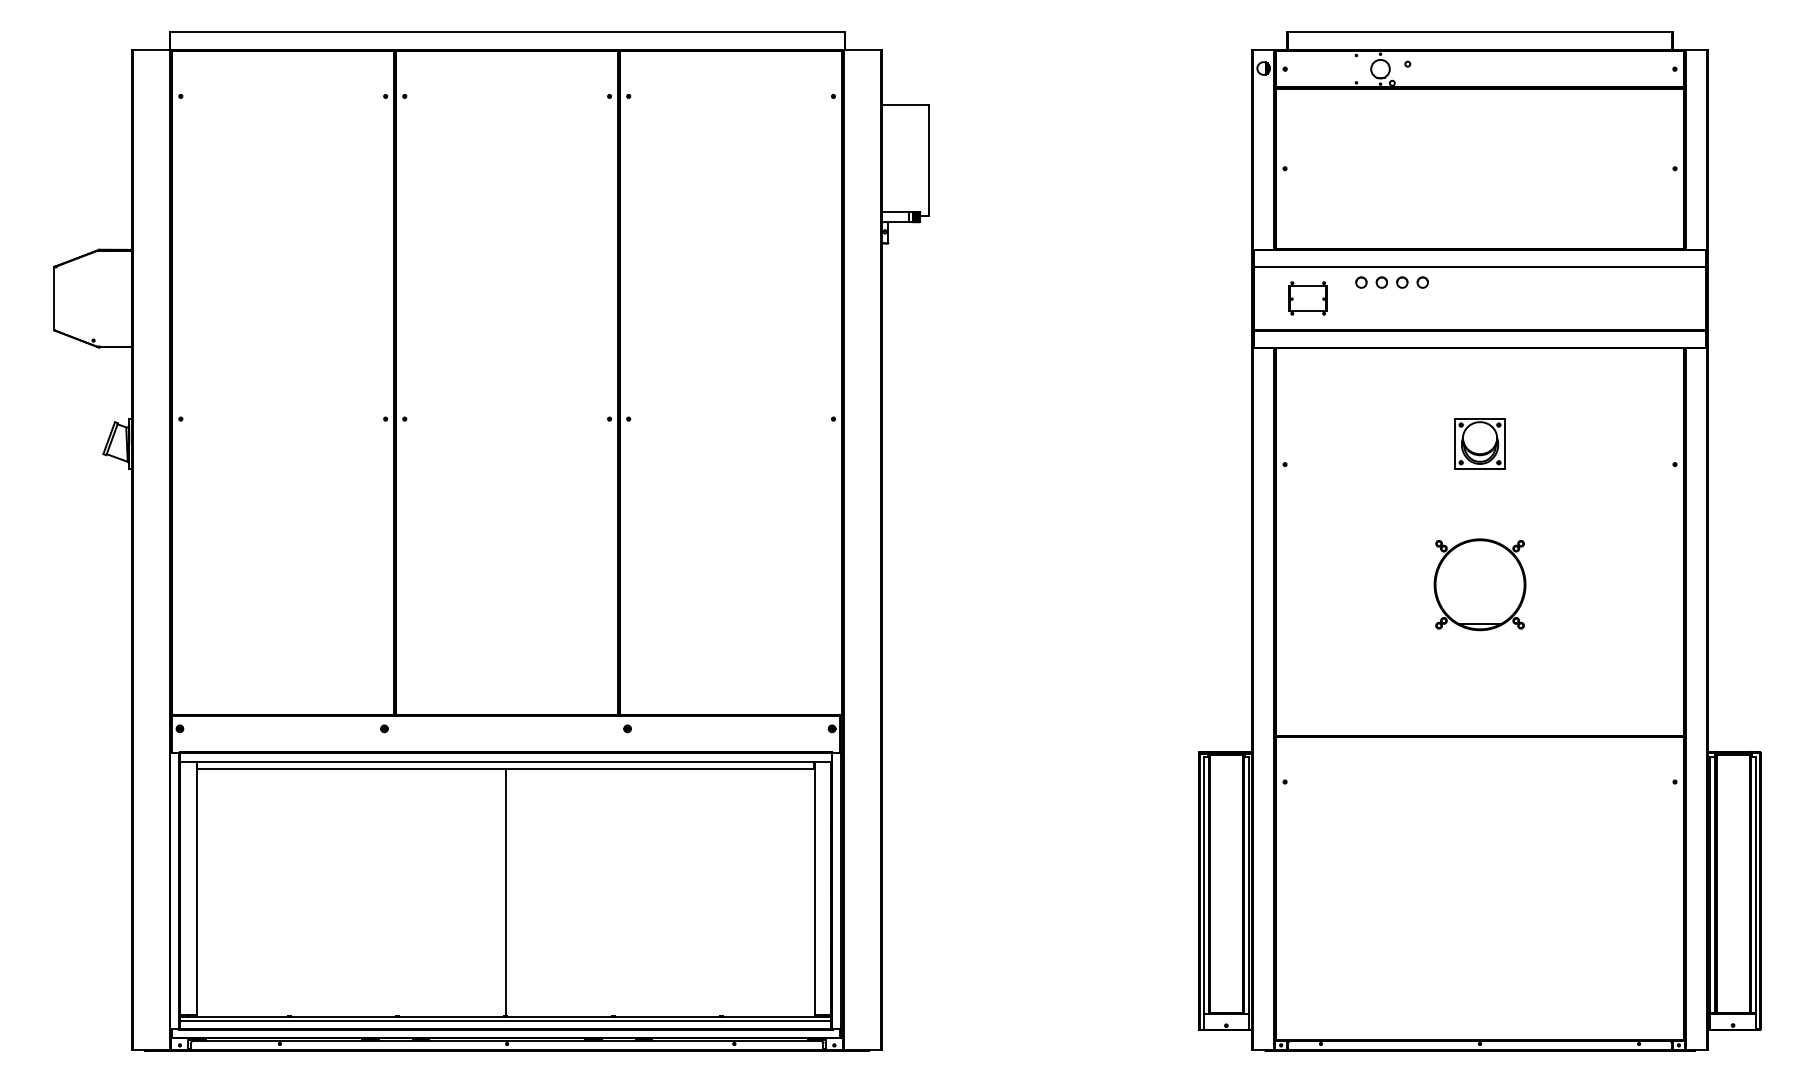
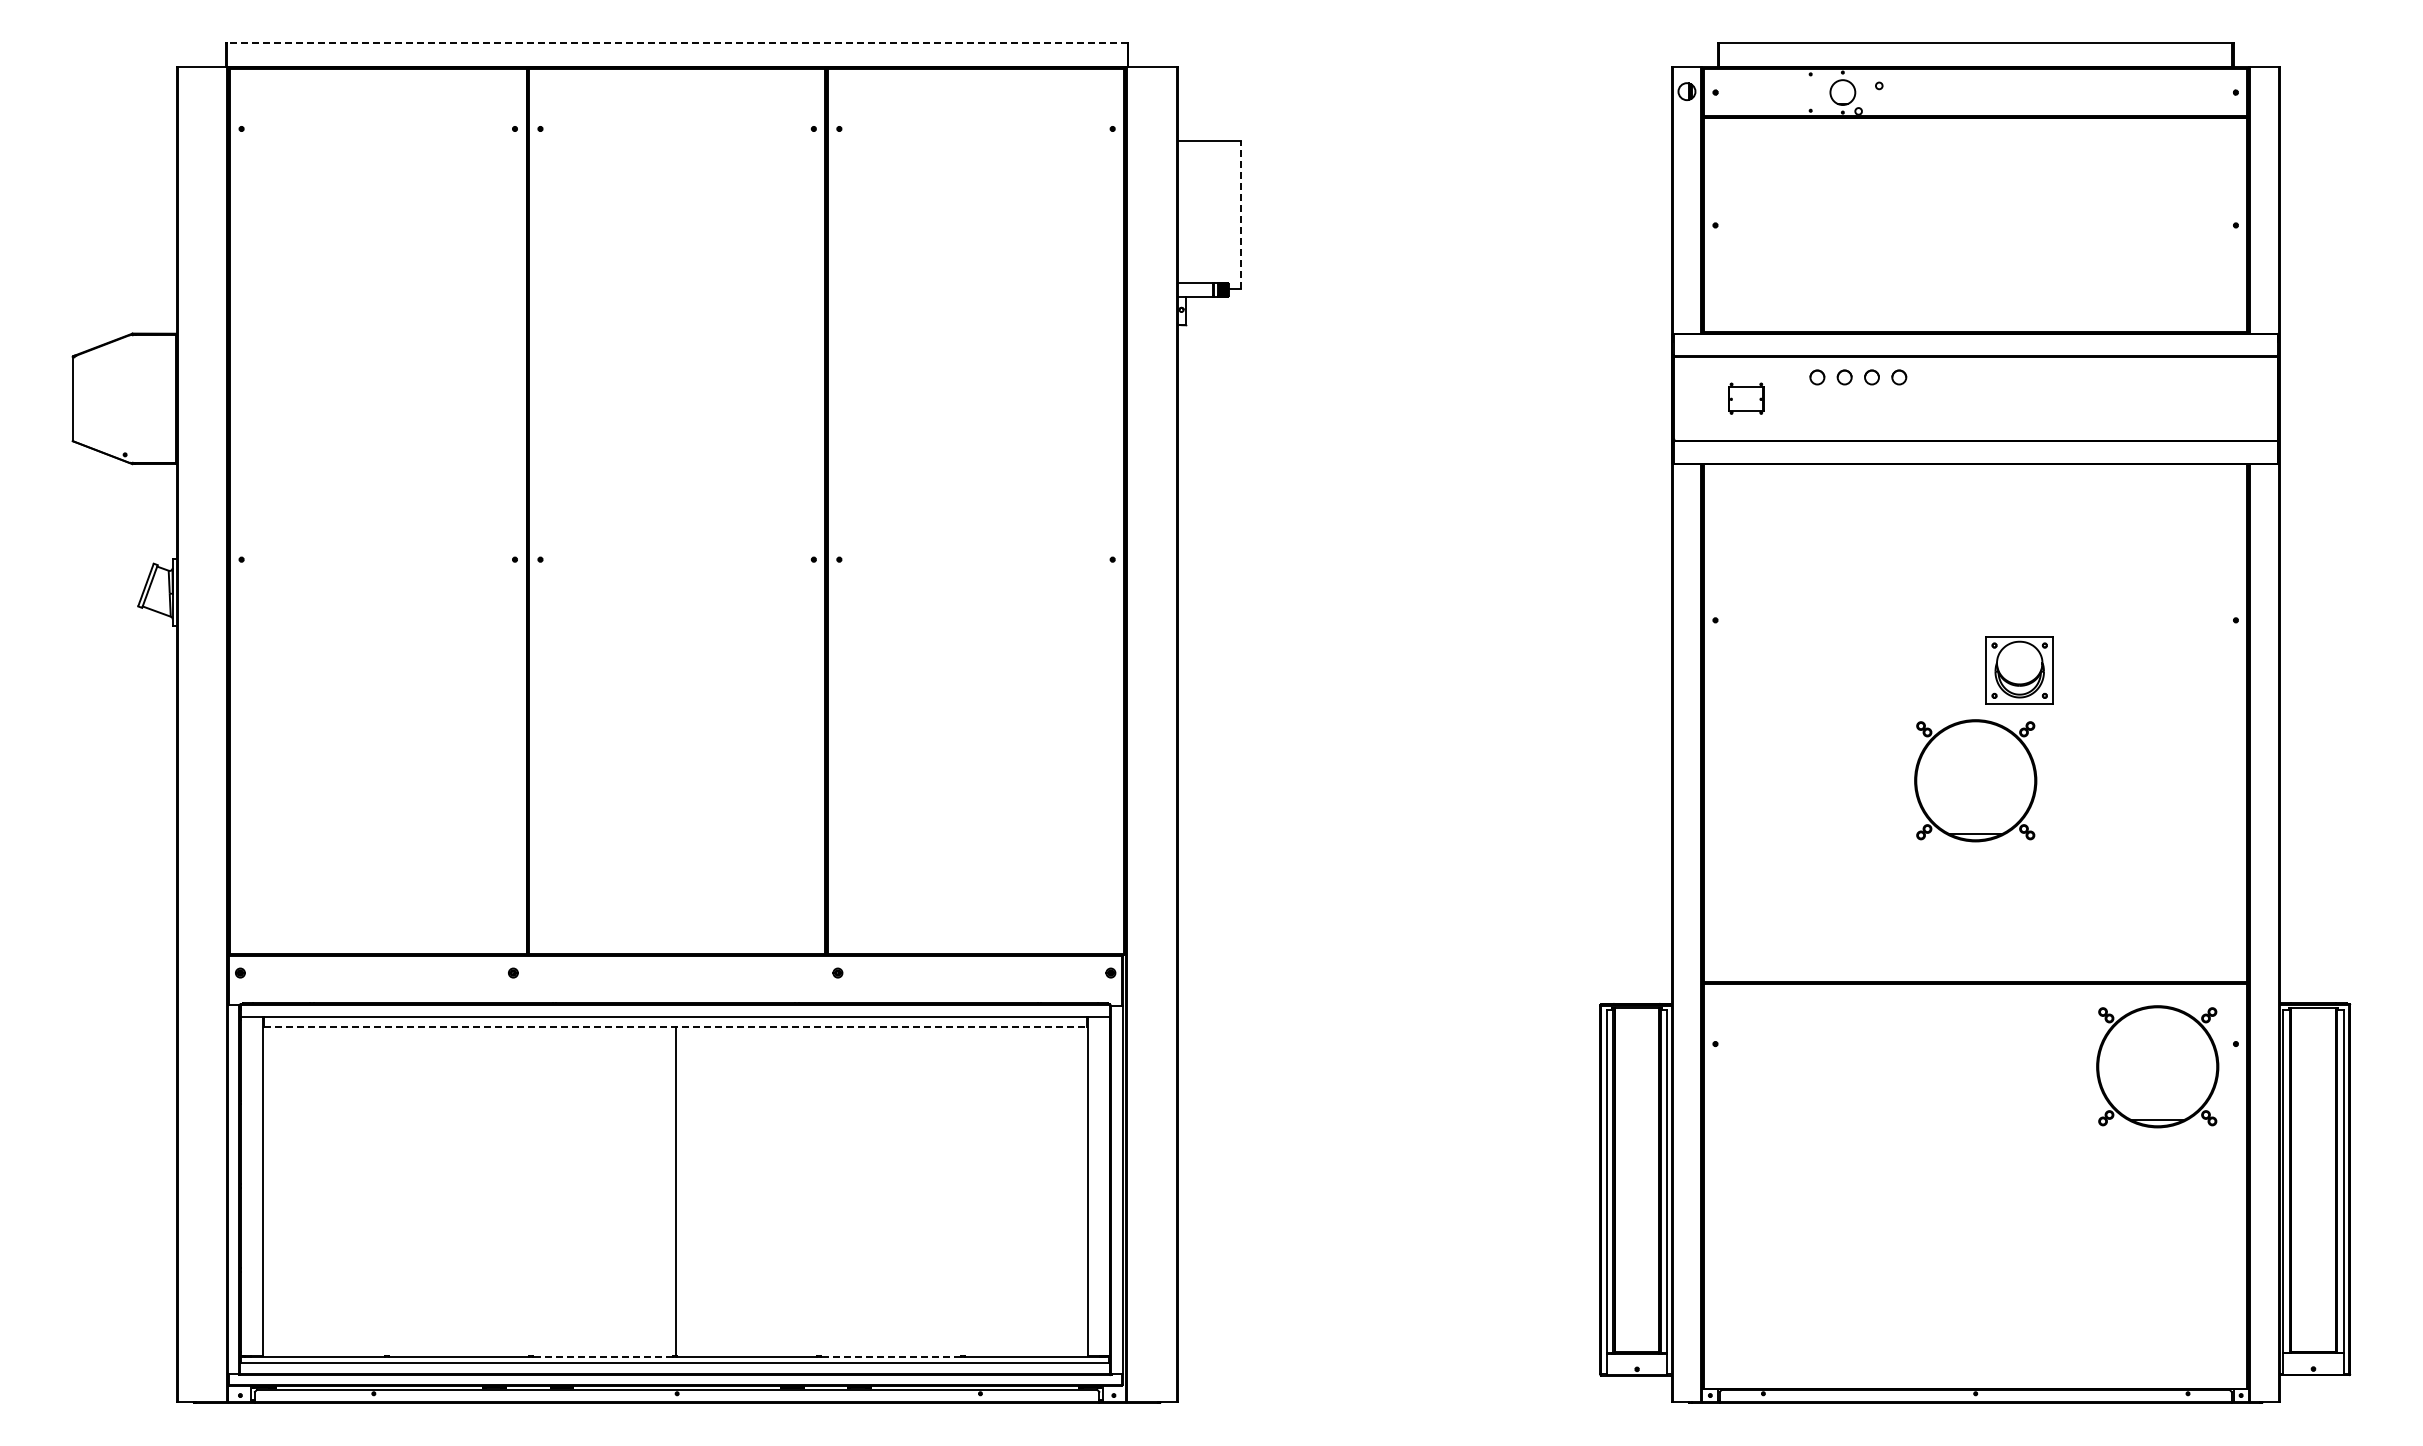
line: (506, 32) -> (676, 43), solid -> dashed
line: (929, 160) -> (1240, 214), solid -> dashed
part: (1308, 298) -> (1746, 398), size x0.7
part: (1479, 443) -> (2019, 670), moved
line: (505, 769) -> (675, 1027), solid -> dashed
part: (1616, 798) -> (2157, 1066), added
line: (451, 1016) -> (602, 1357), solid -> dashed
line: (667, 1016) -> (890, 1357), solid -> dashed

